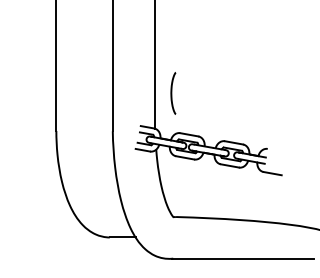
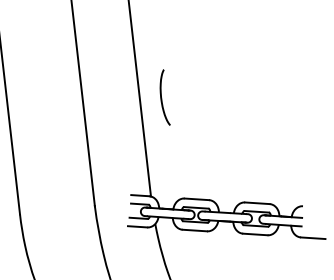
curve: (172, 93) -> (162, 98), moved

